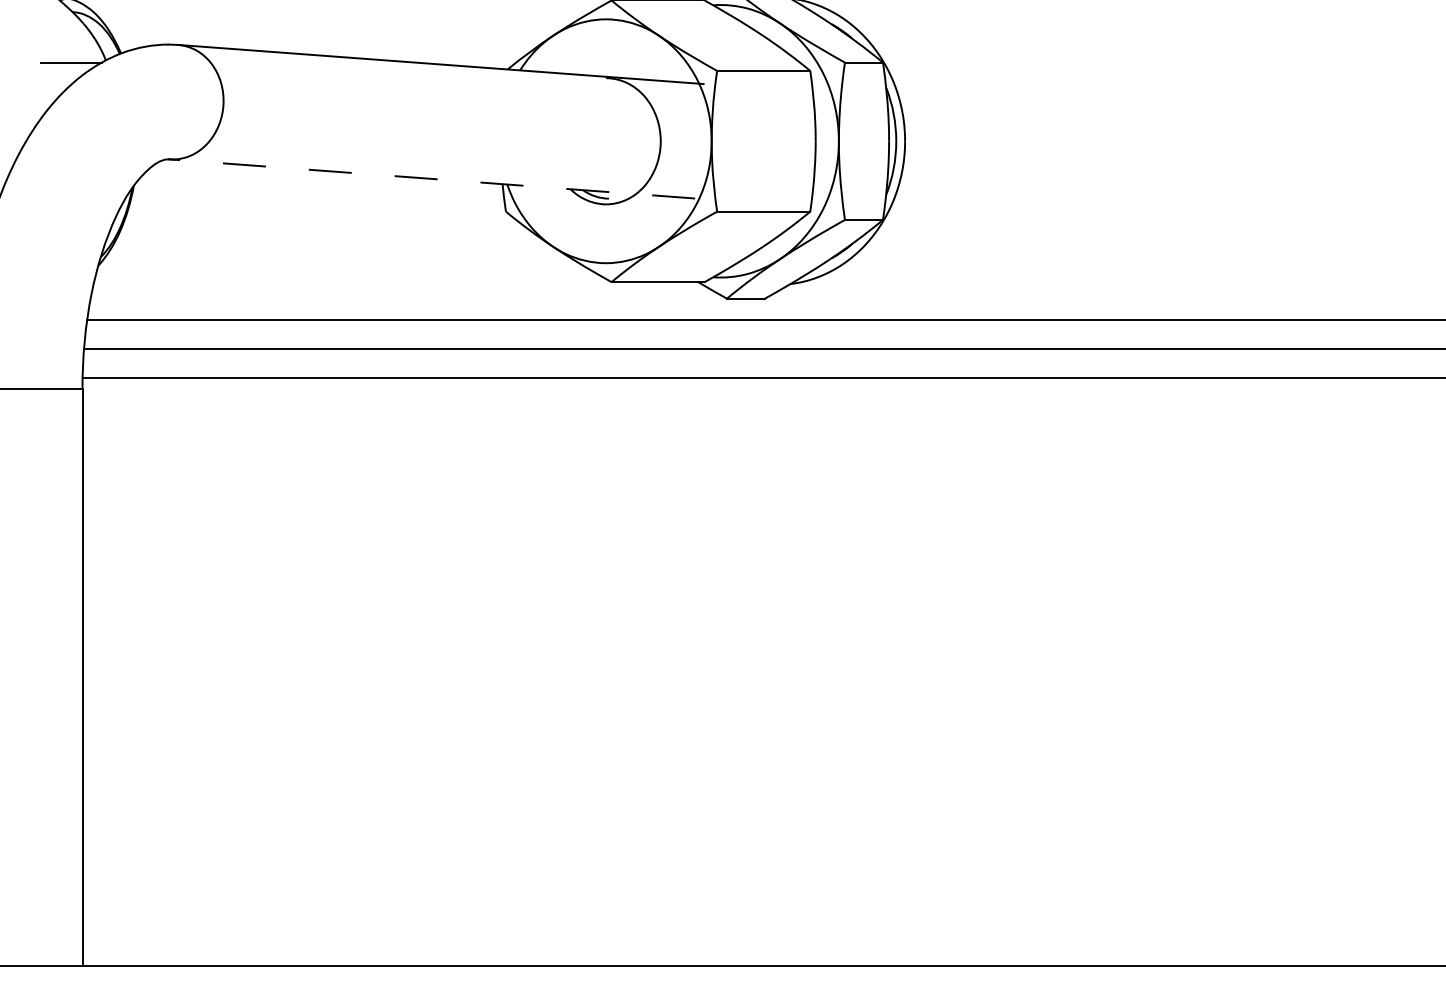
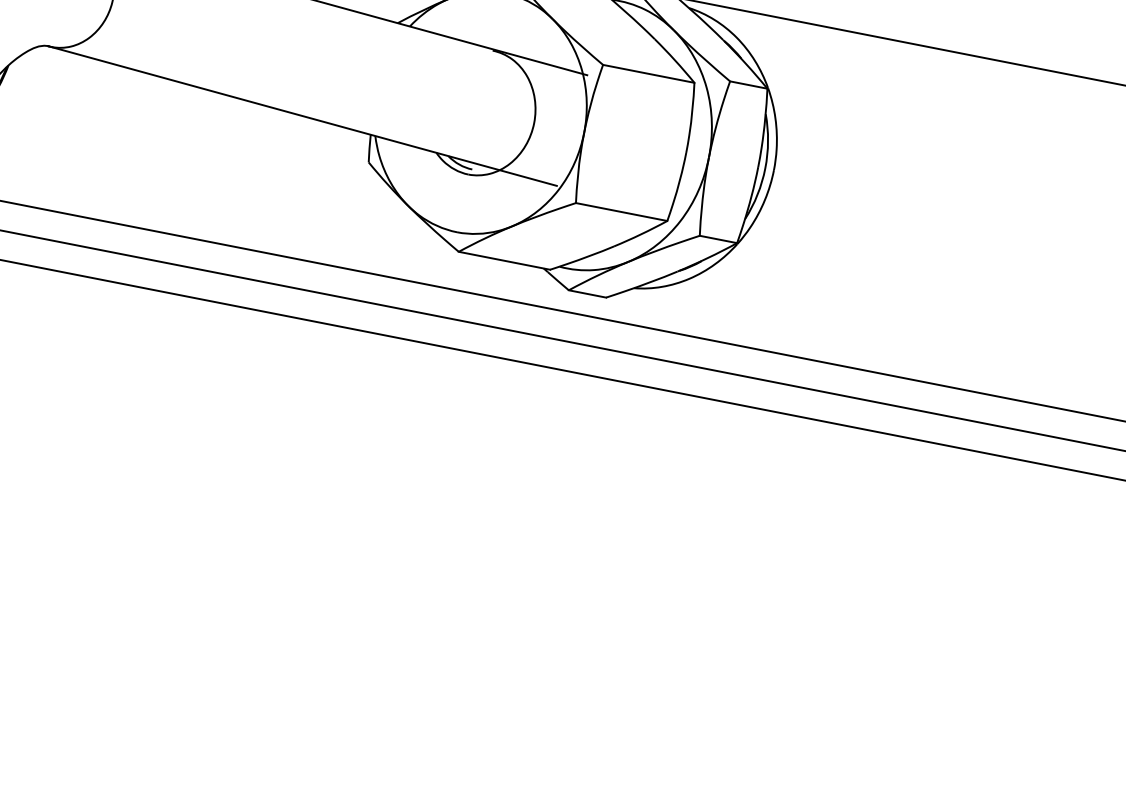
line: (431, 178) -> (302, 115), dashed -> solid

